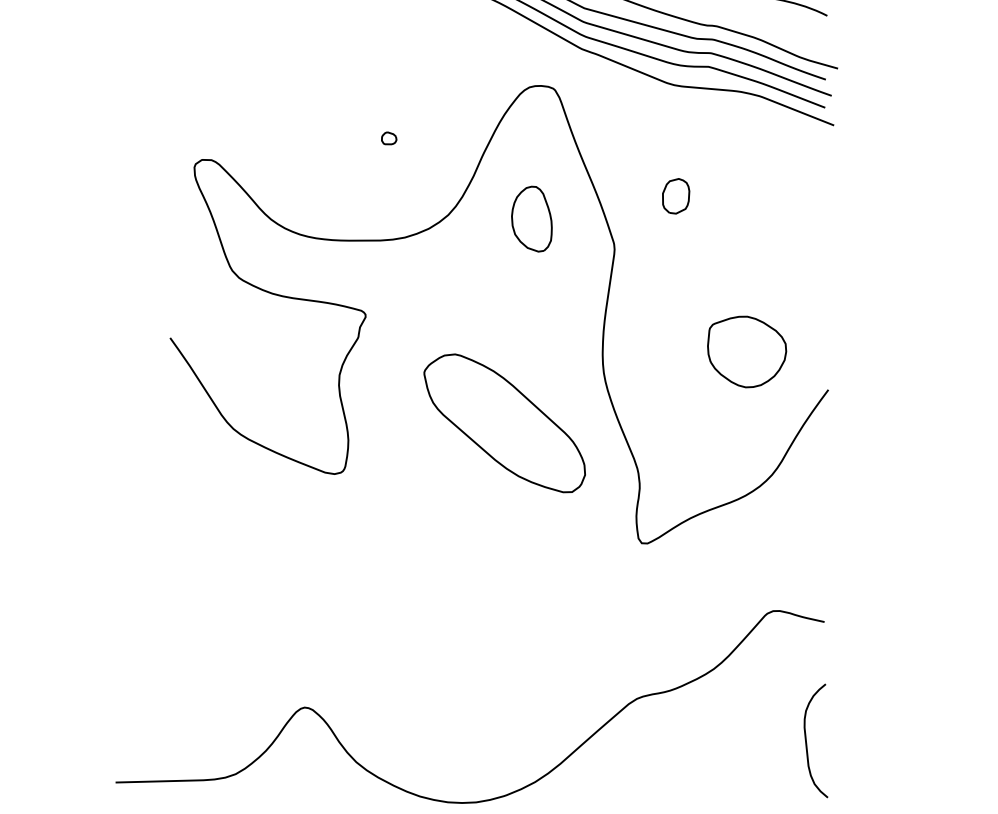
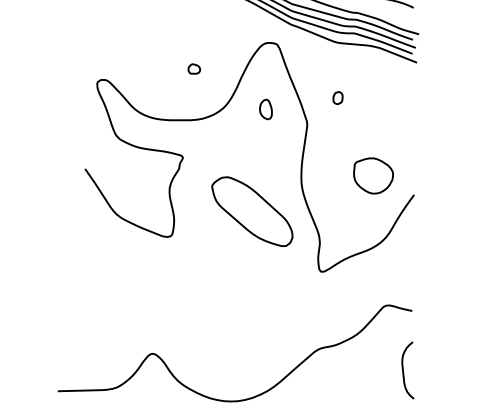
part: (389, 139) -> (194, 69), size x1.6
part: (674, 195) -> (337, 97), size x0.7
part: (530, 219) -> (265, 109), size x0.6

